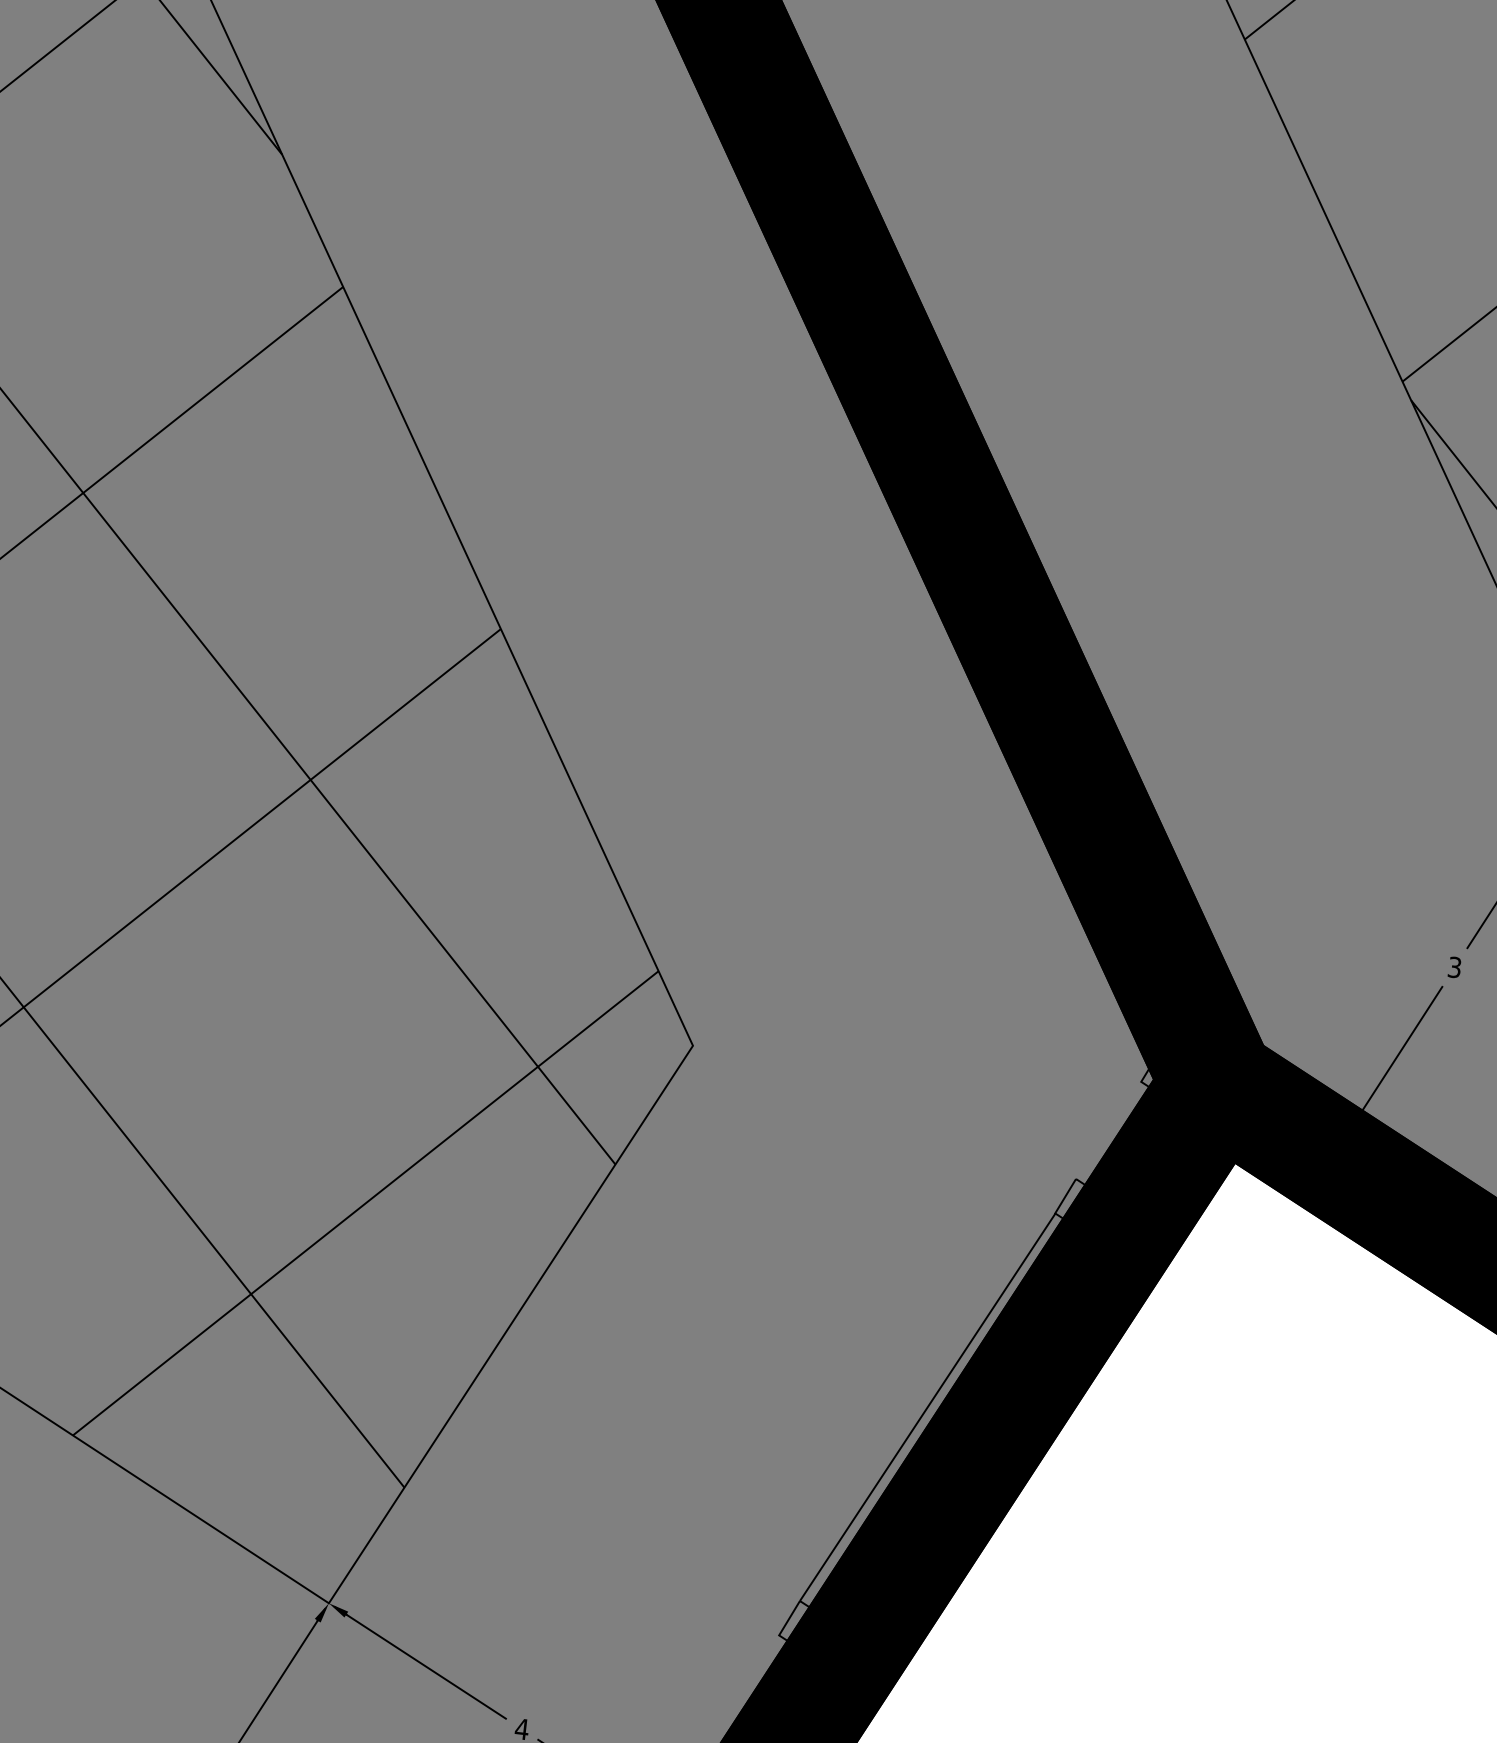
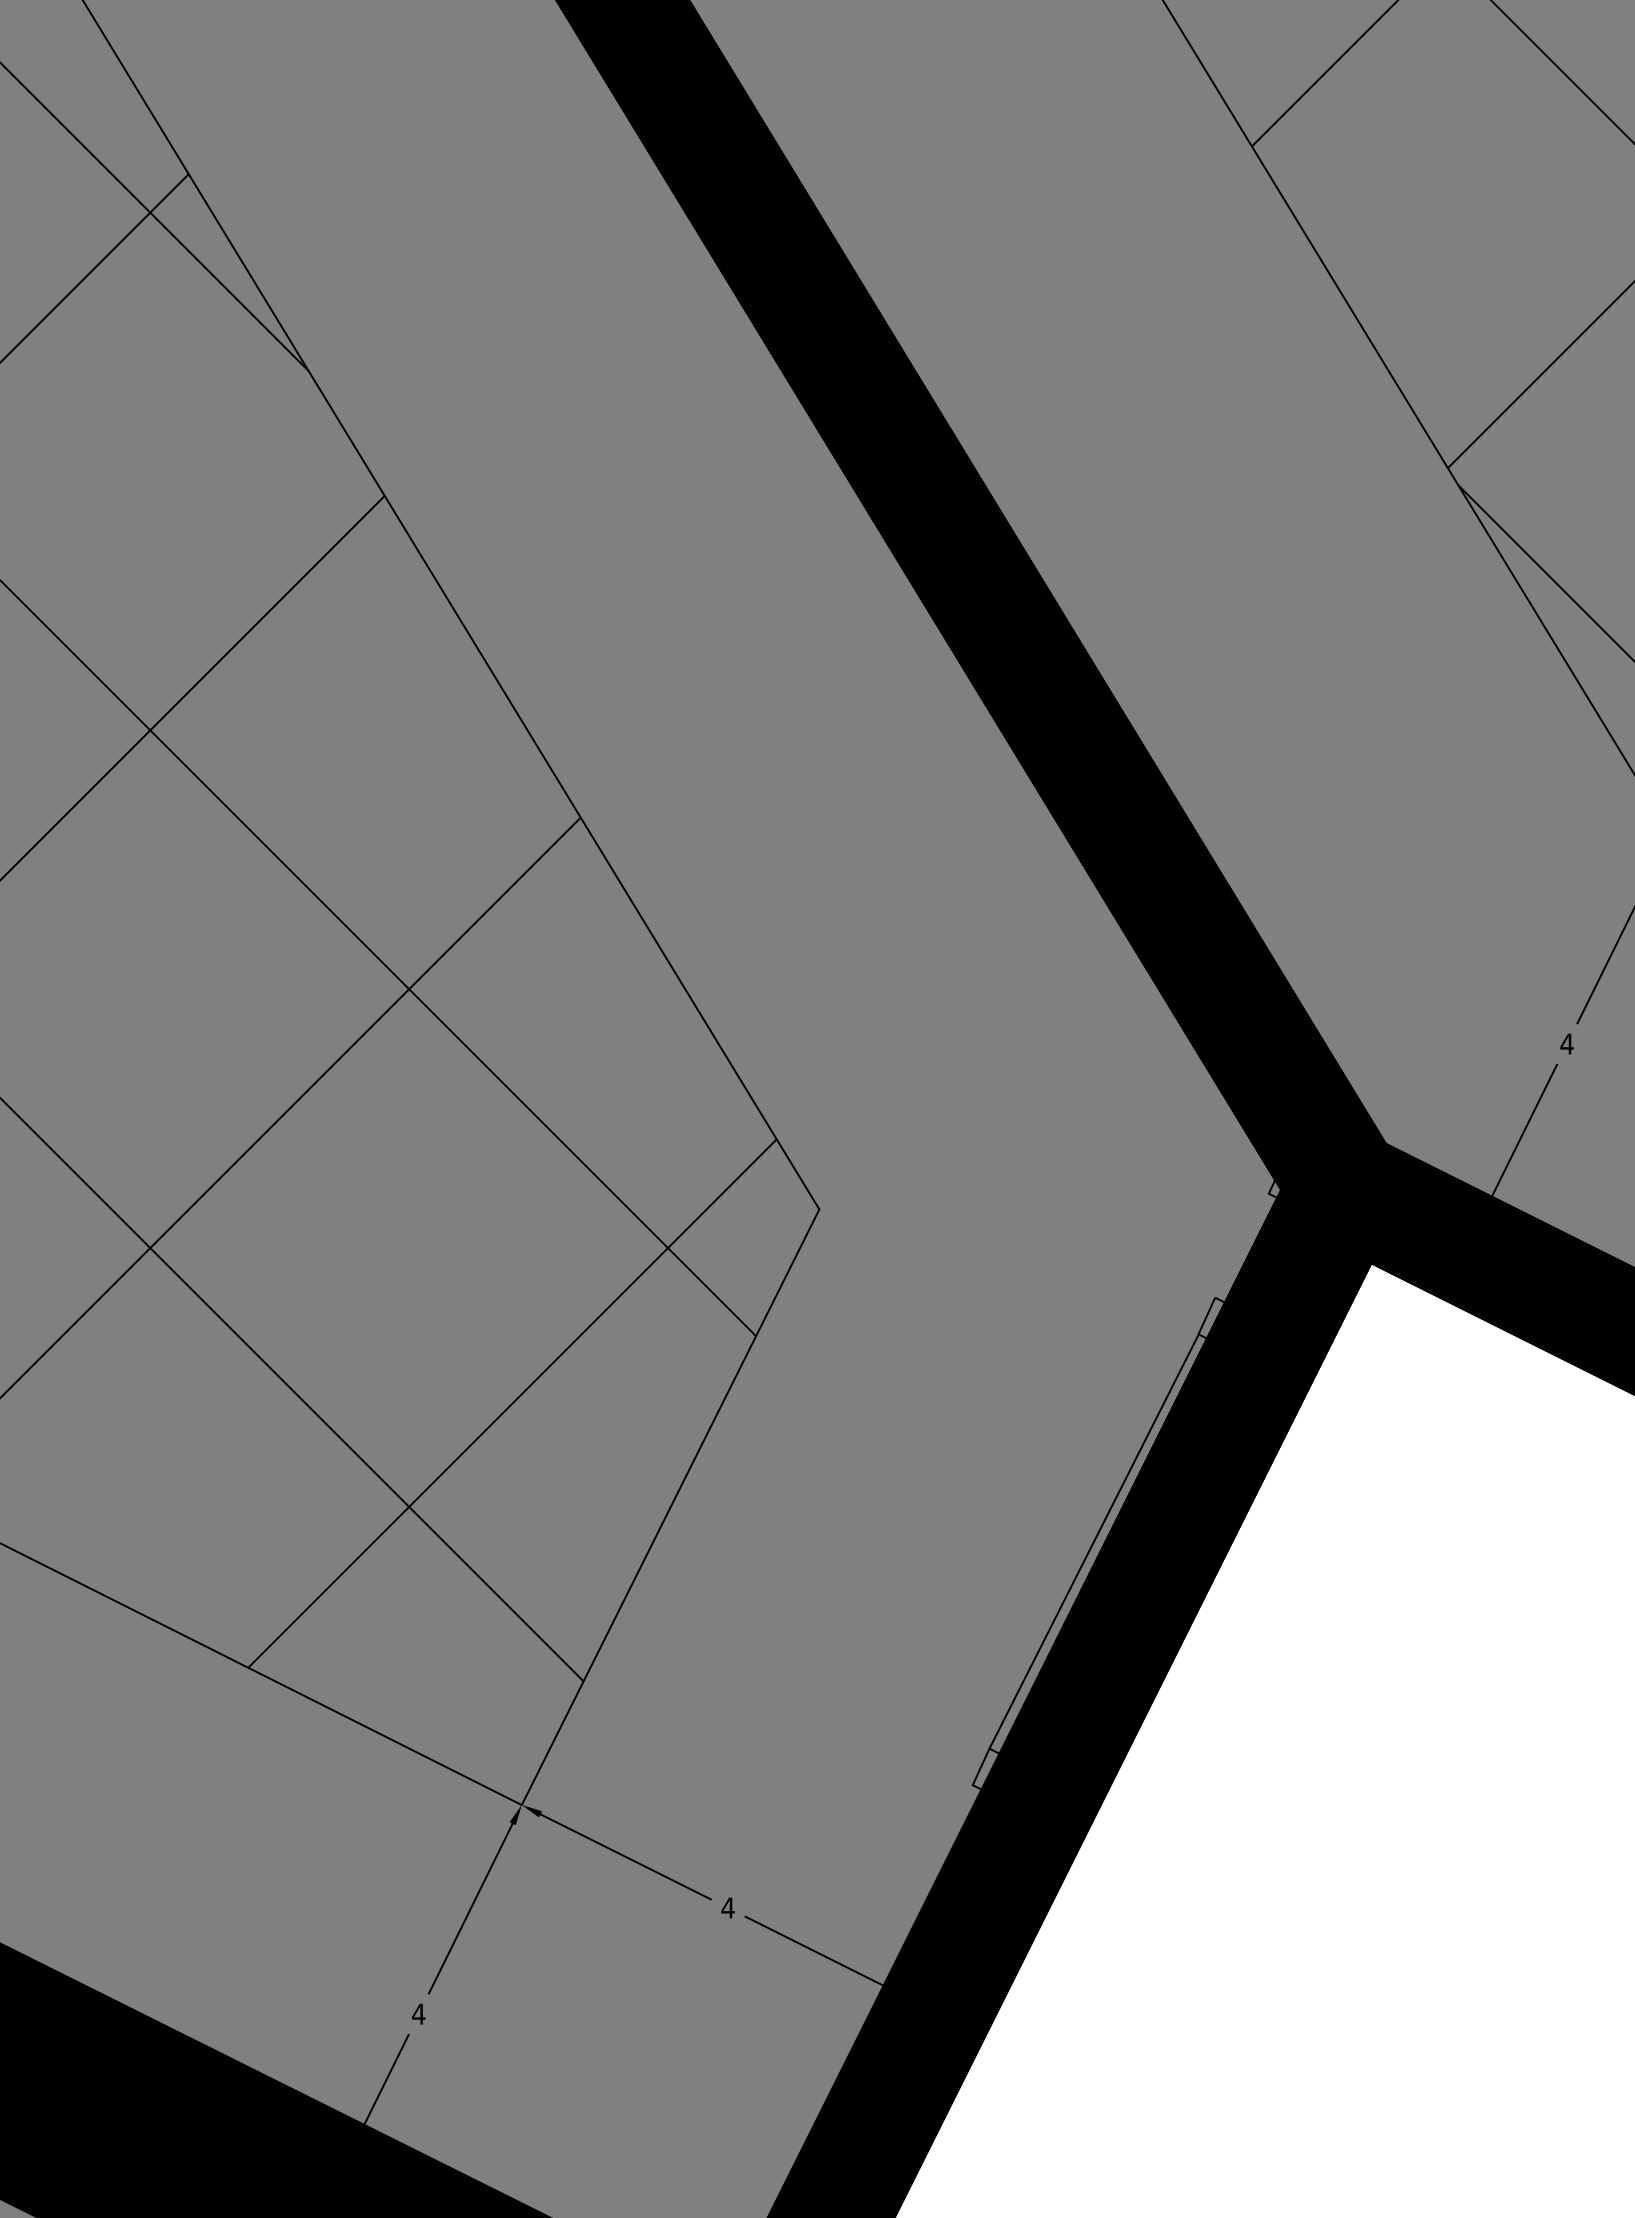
text: (1454, 966) -> (1566, 1043), 3 -> 4

